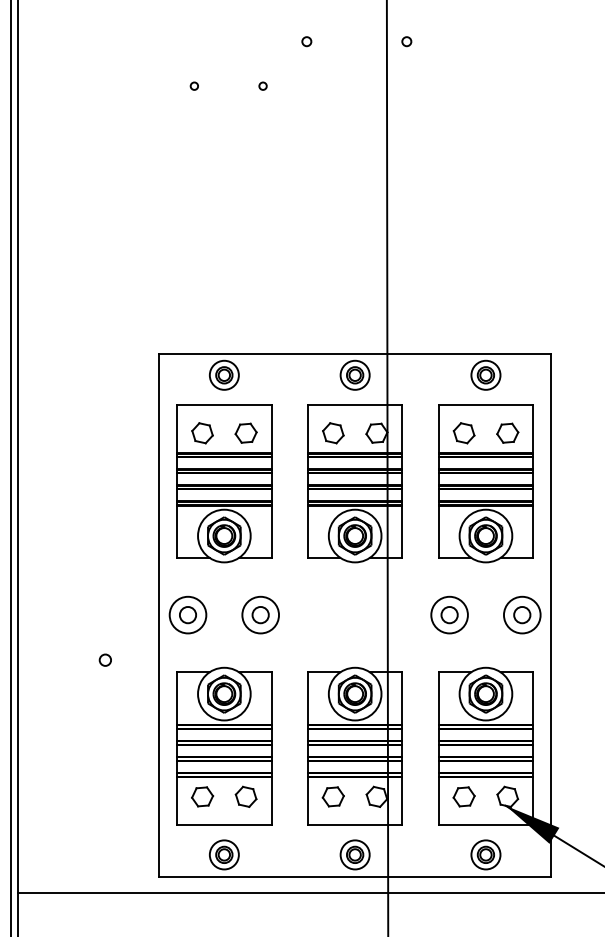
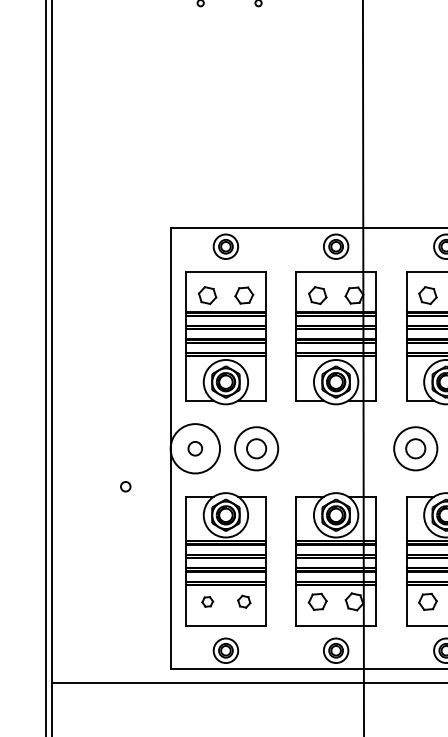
circle: (187, 614) -> (194, 448), size x1.6
part: (260, 614) -> (256, 448), size x1.4
part: (449, 614) -> (415, 448), size x1.4
part: (202, 796) -> (207, 601), size x0.6
part: (245, 796) -> (243, 601), size x0.7

